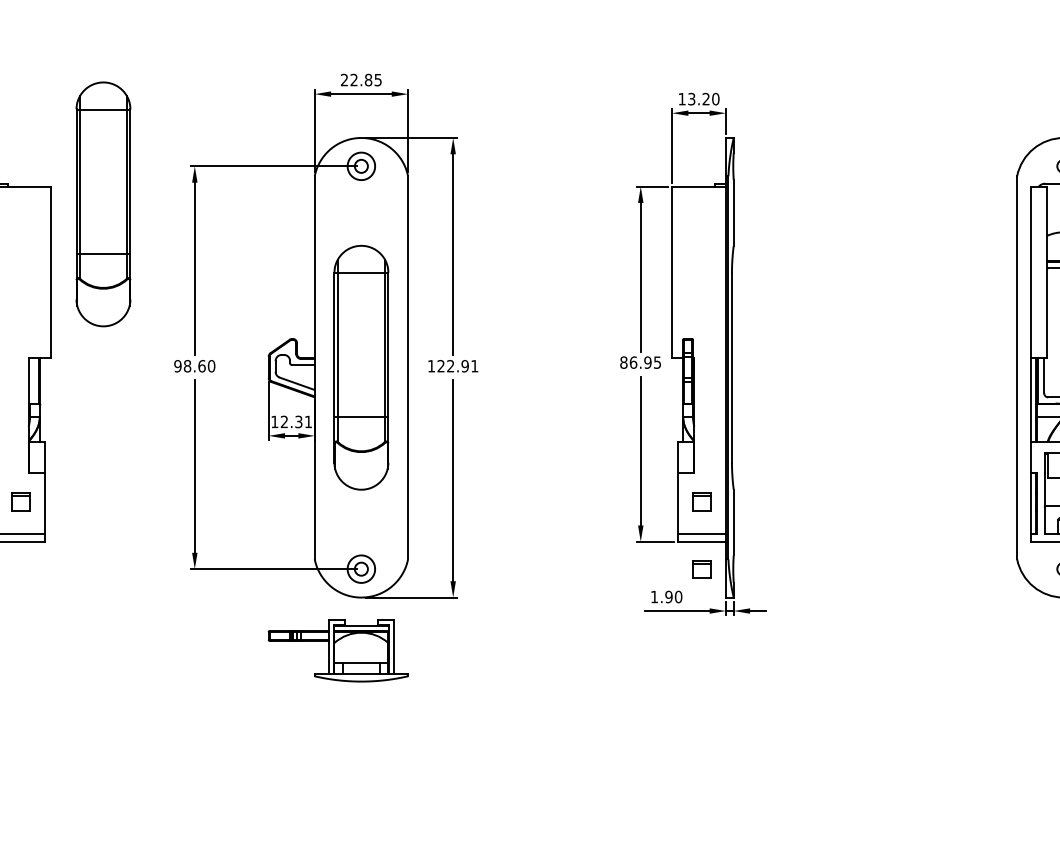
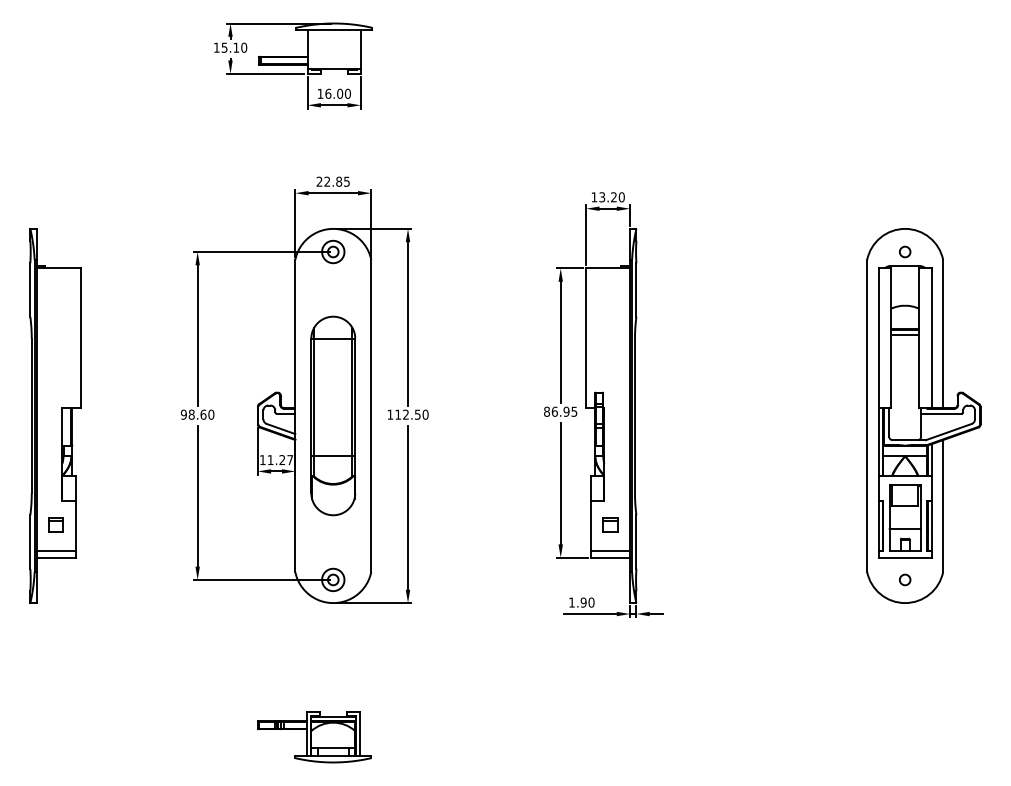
part: (103, 203) -> (123, 282), removed
text: (457, 365) -> (411, 414), 122.91 -> 112.50
text: (296, 422) -> (280, 460), 12.31 -> 11.27
part: (701, 568) -> (610, 579), removed
part: (338, 650) -> (314, 737), moved

